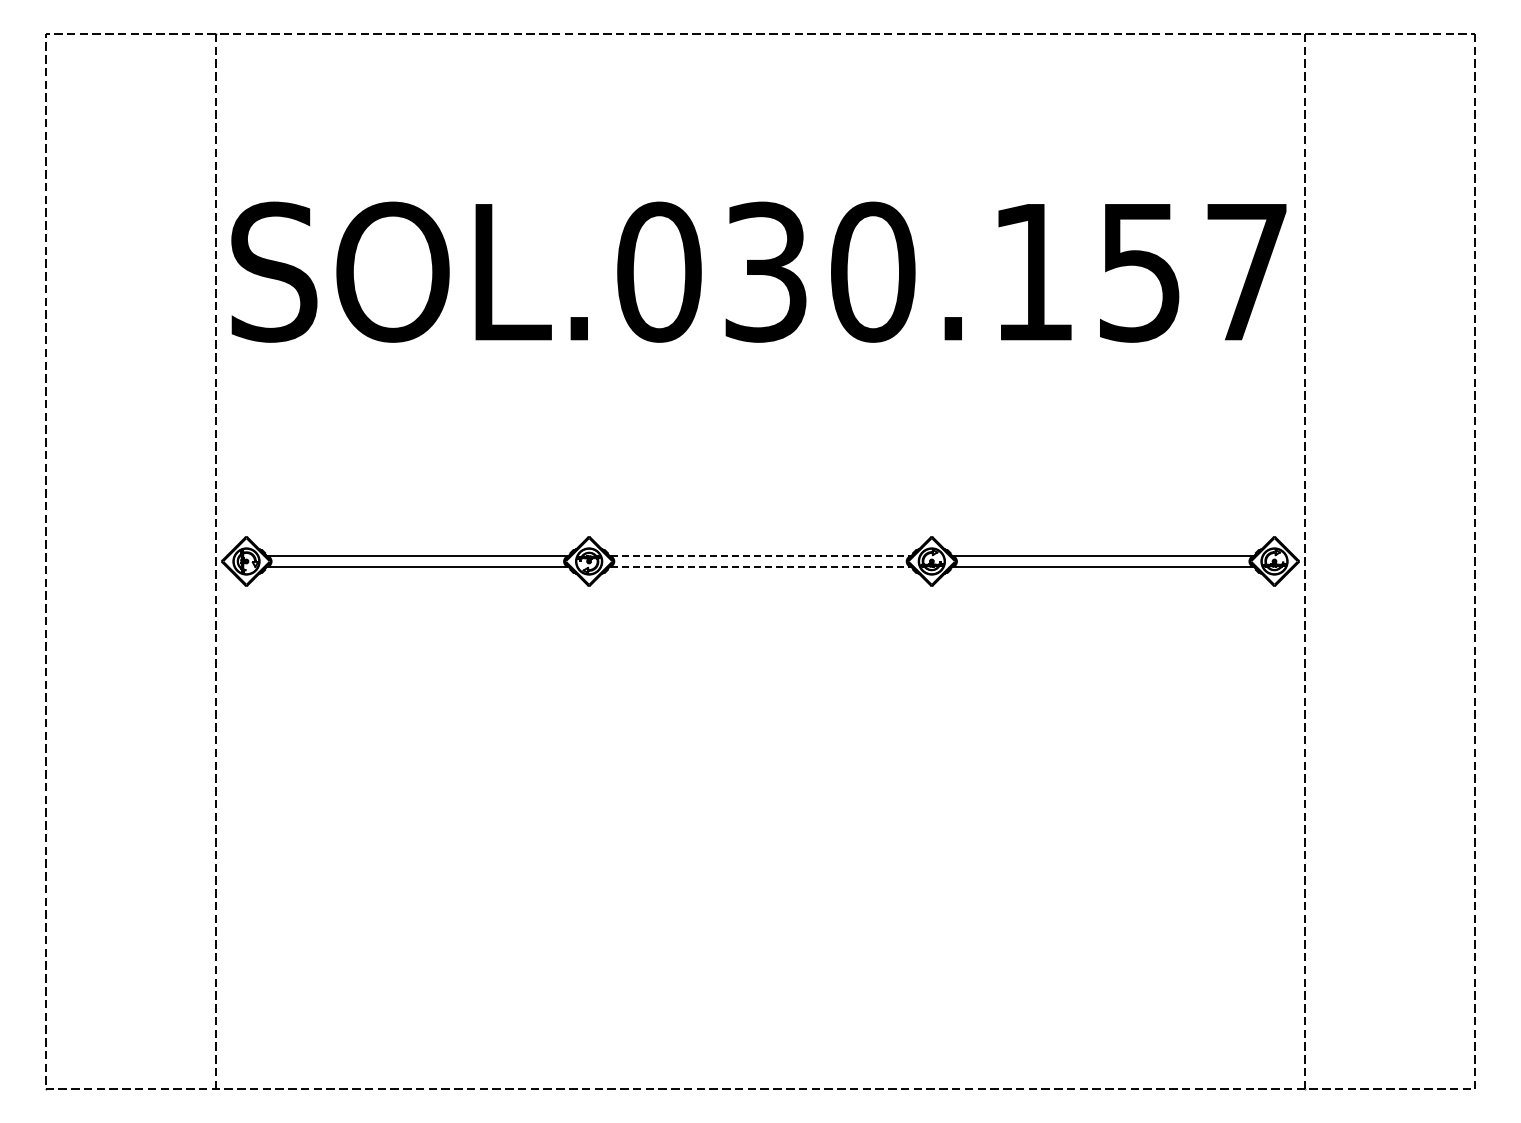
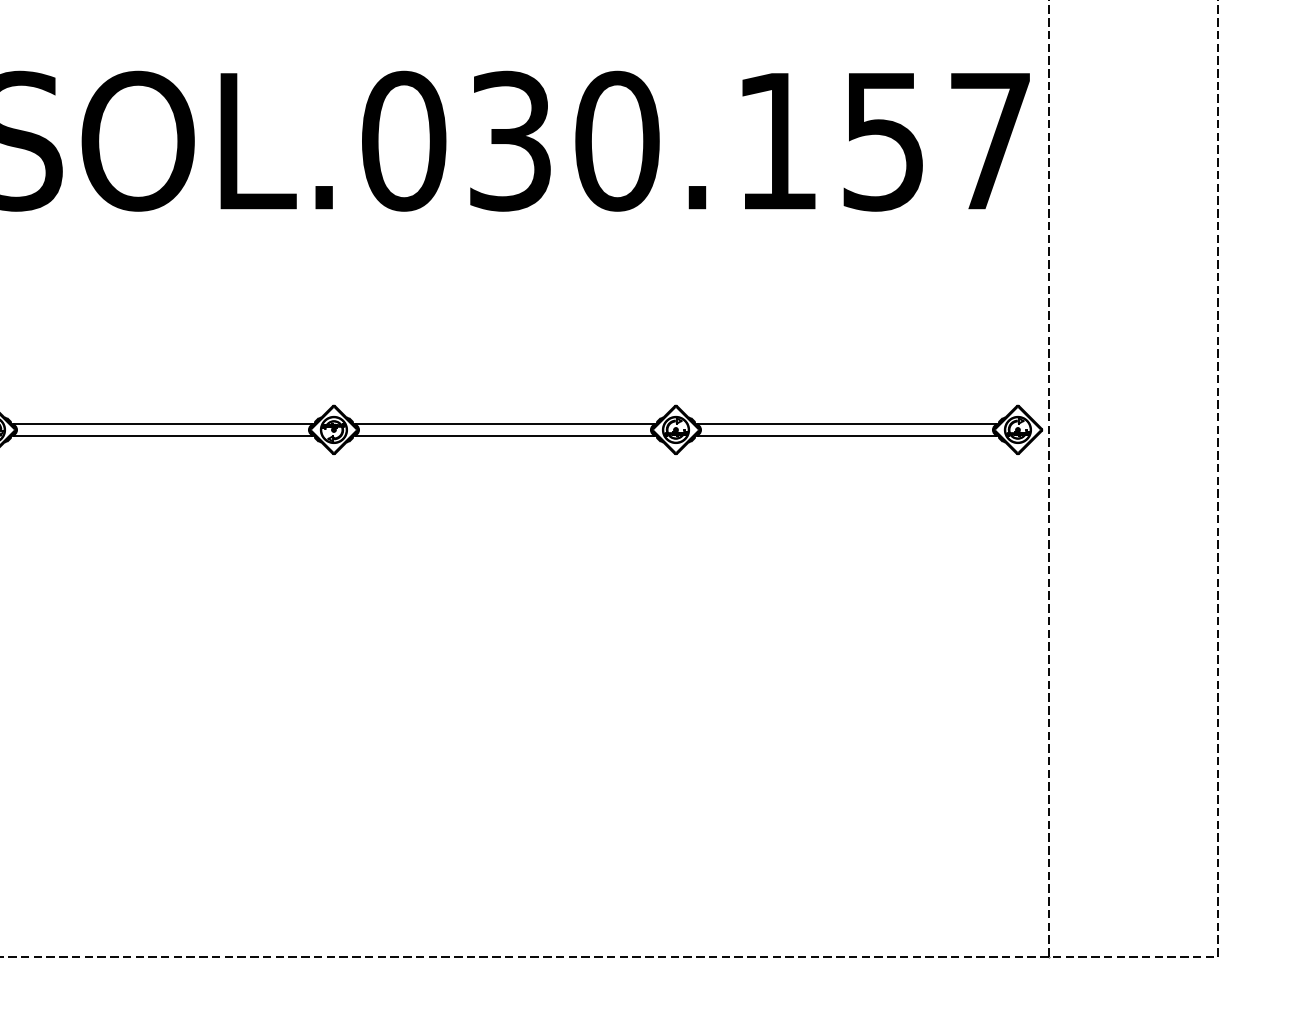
line: (761, 555) -> (505, 423), dashed -> solid
line: (761, 567) -> (505, 435), dashed -> solid

